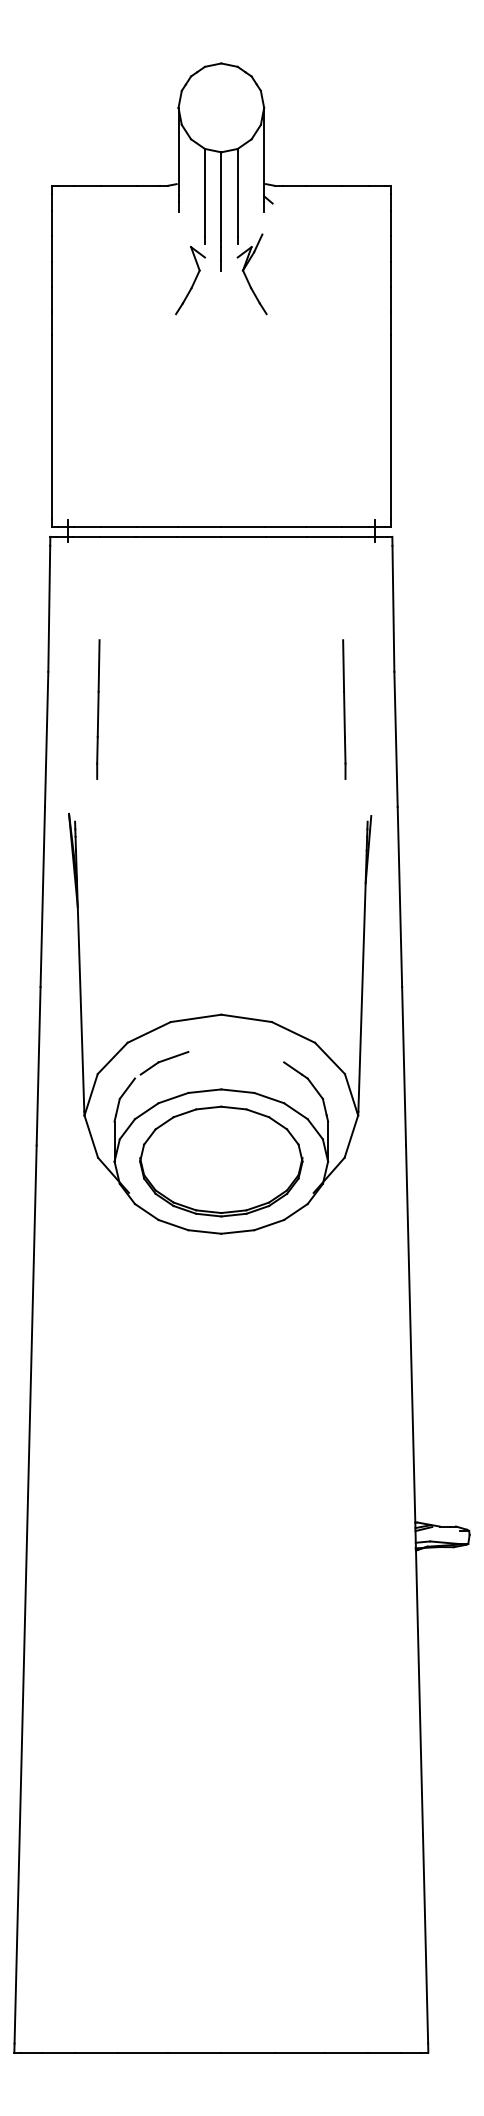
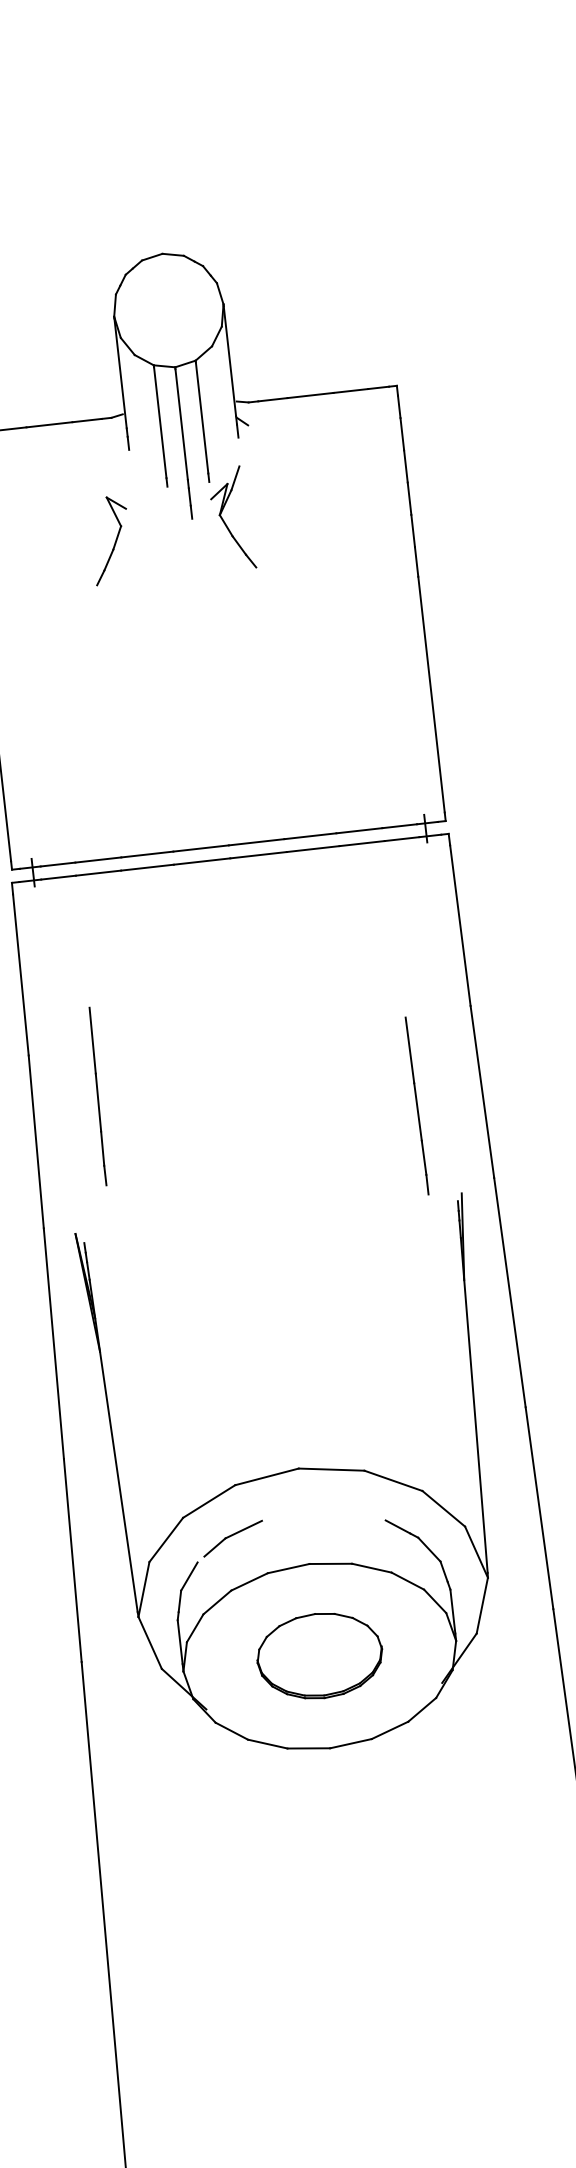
part: (190, 280) -> (110, 540), moved
line: (344, 709) -> (417, 1105), moved
part: (221, 1161) -> (319, 1655), size x0.6

